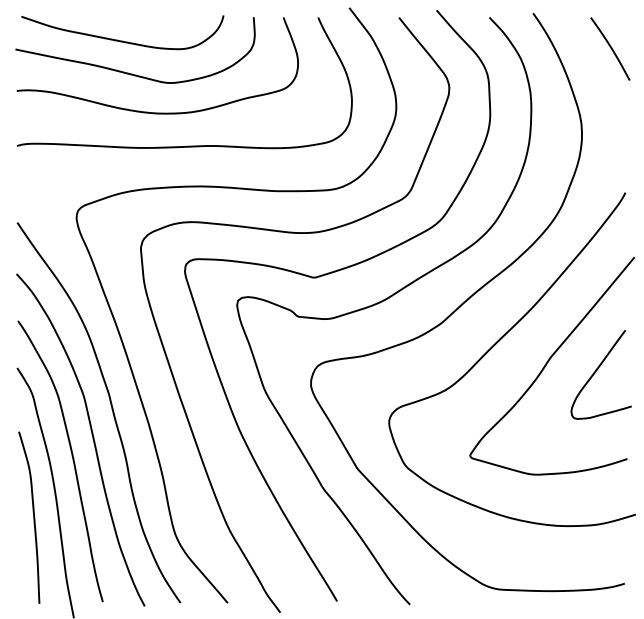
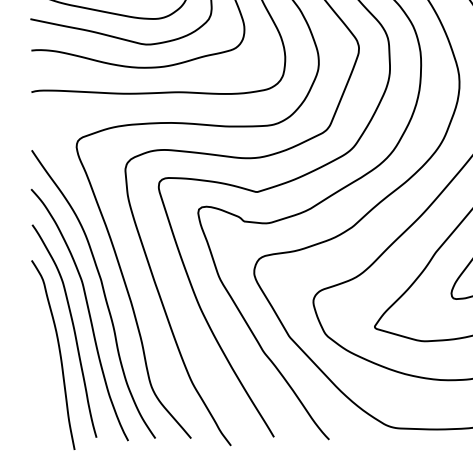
curve: (33, 517) -> (44, 373), removed

